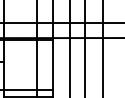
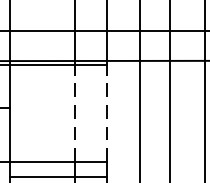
line: (36, 64) -> (74, 112), solid -> dashed
line: (53, 64) -> (107, 112), solid -> dashed

